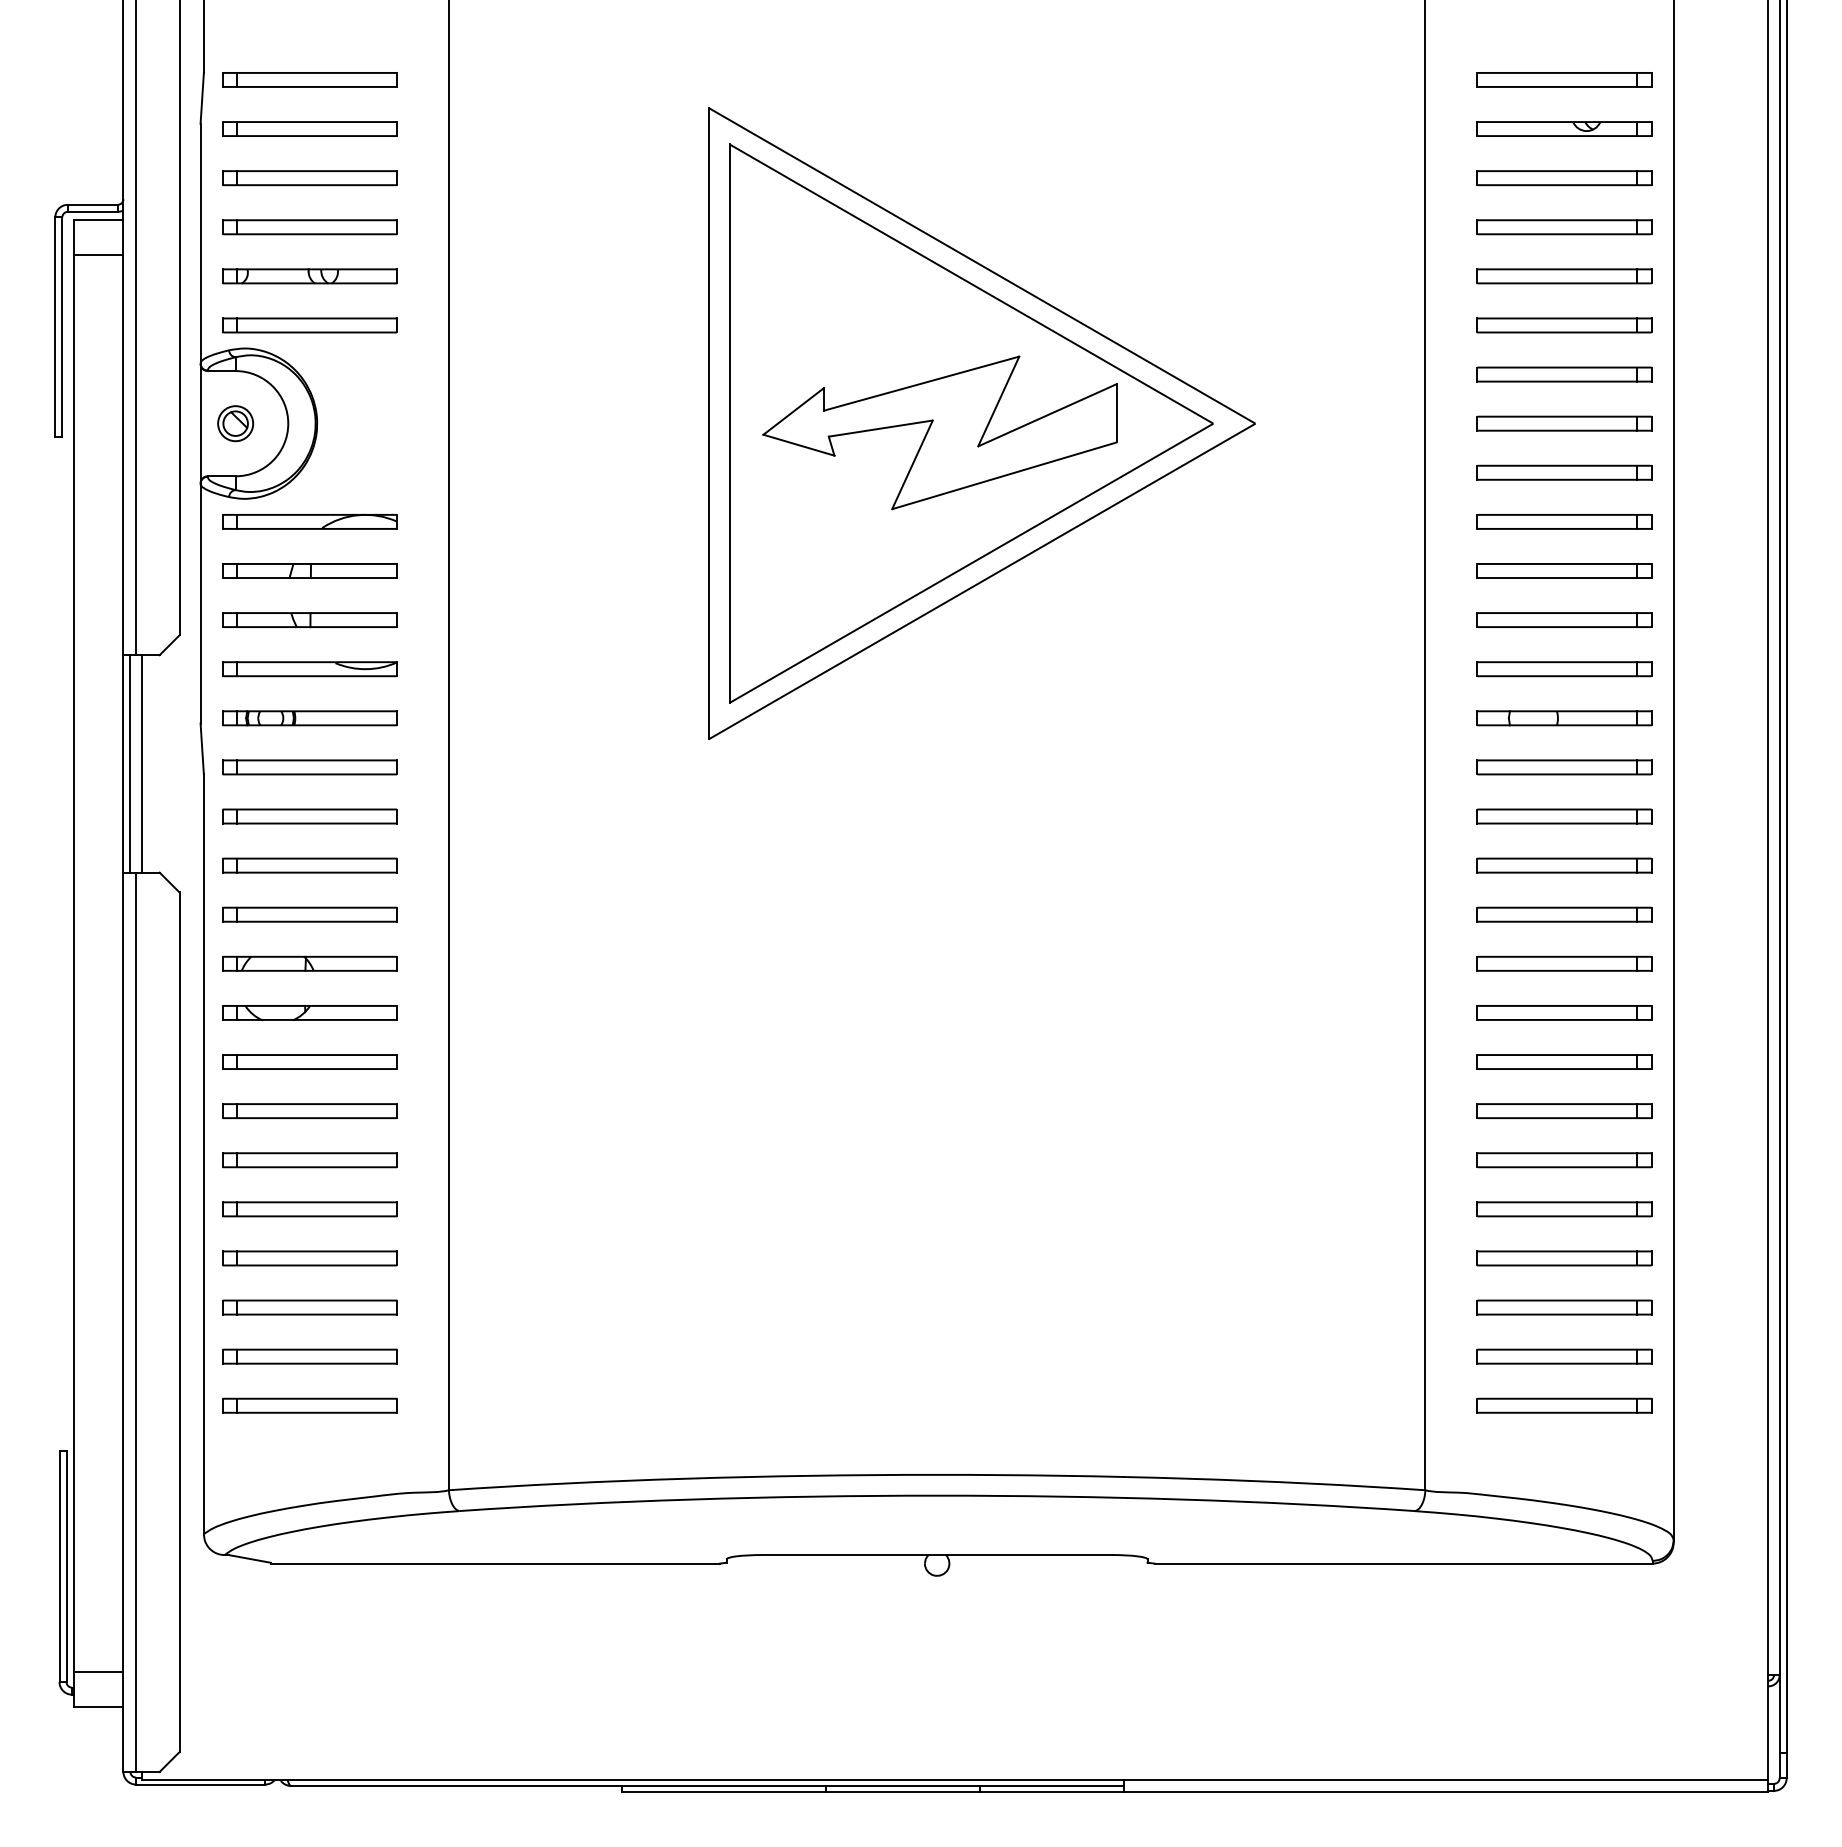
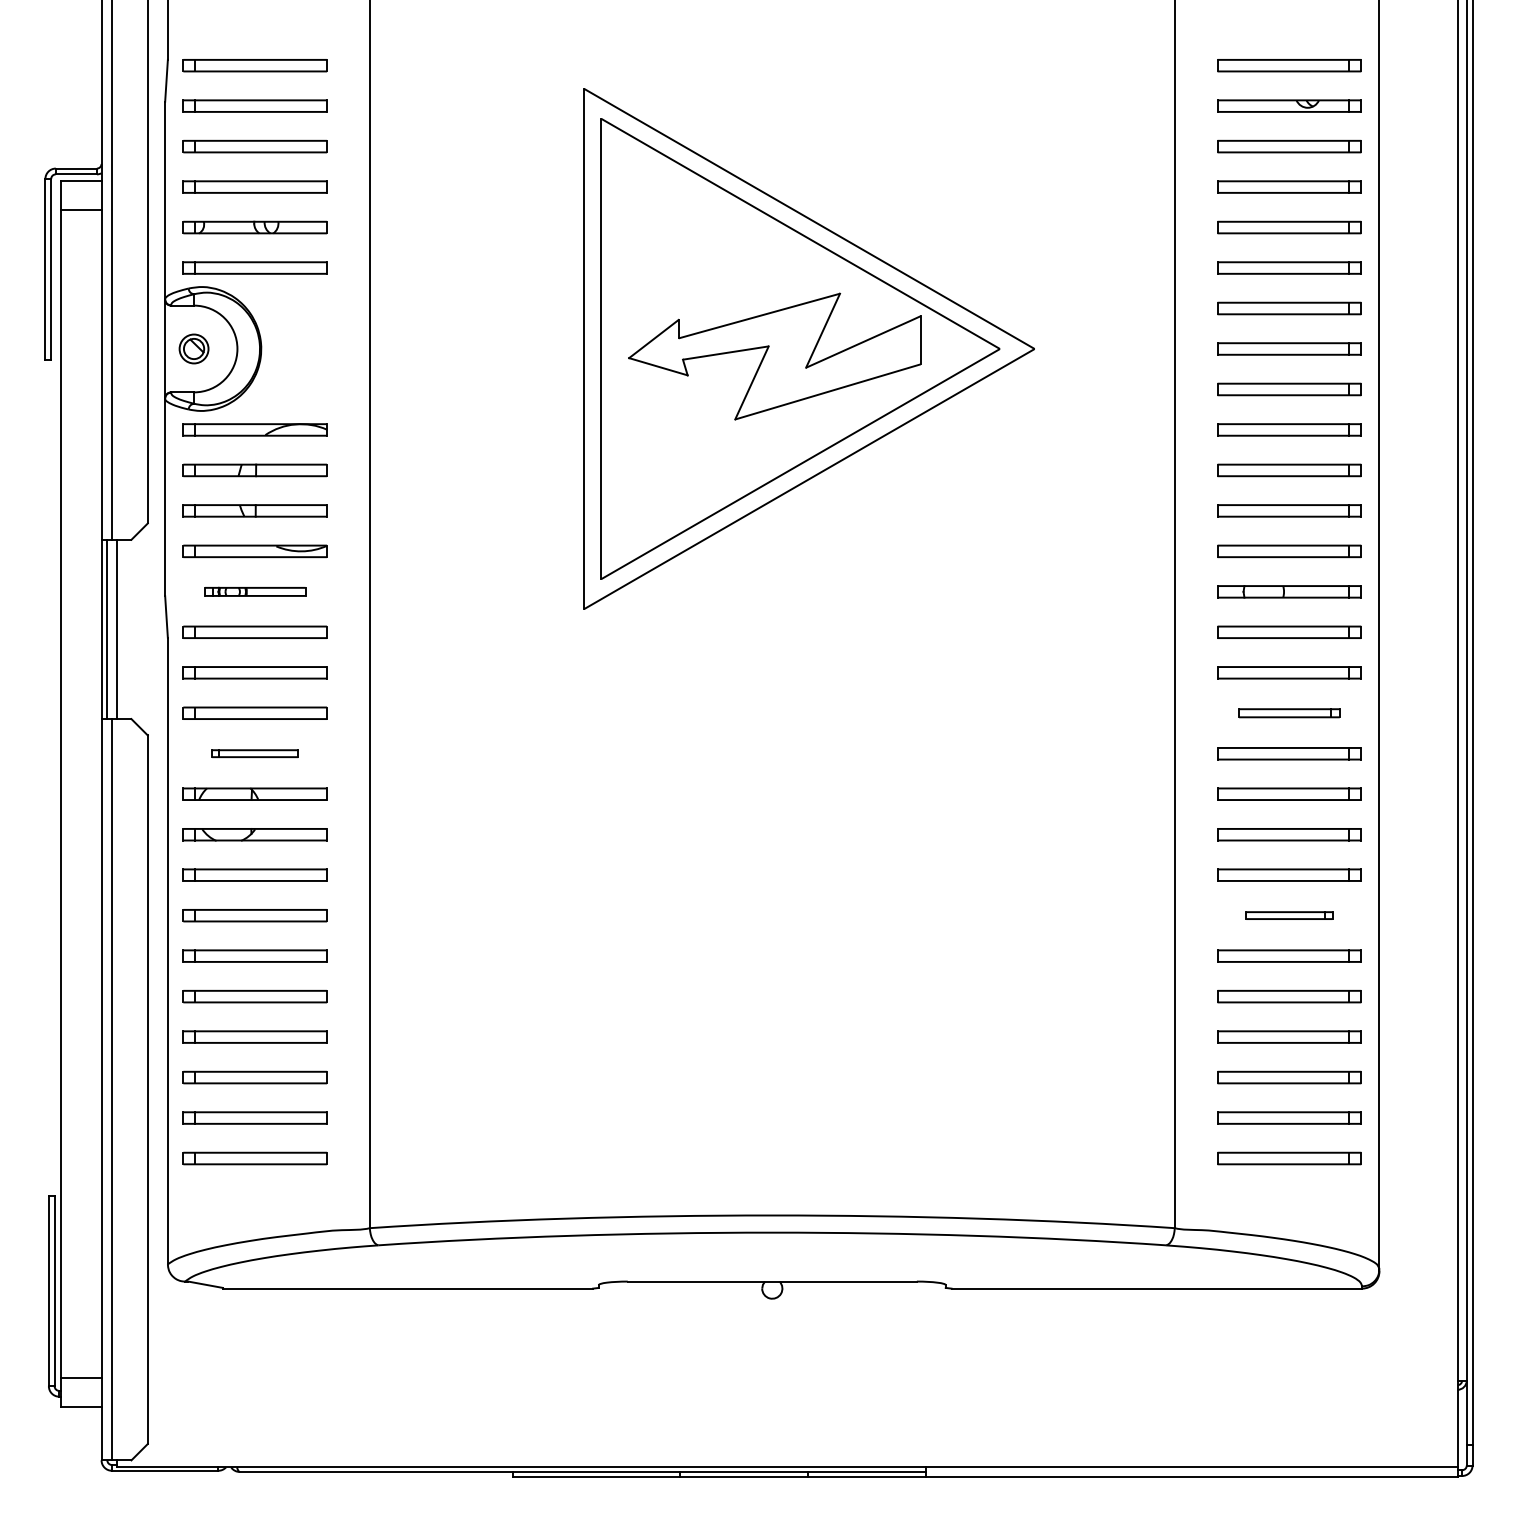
part: (309, 718) -> (254, 592), size x0.7
part: (1564, 865) -> (1289, 713), size x0.7
part: (309, 914) -> (254, 753), size x0.6
part: (1564, 1110) -> (1289, 915), size x0.6

